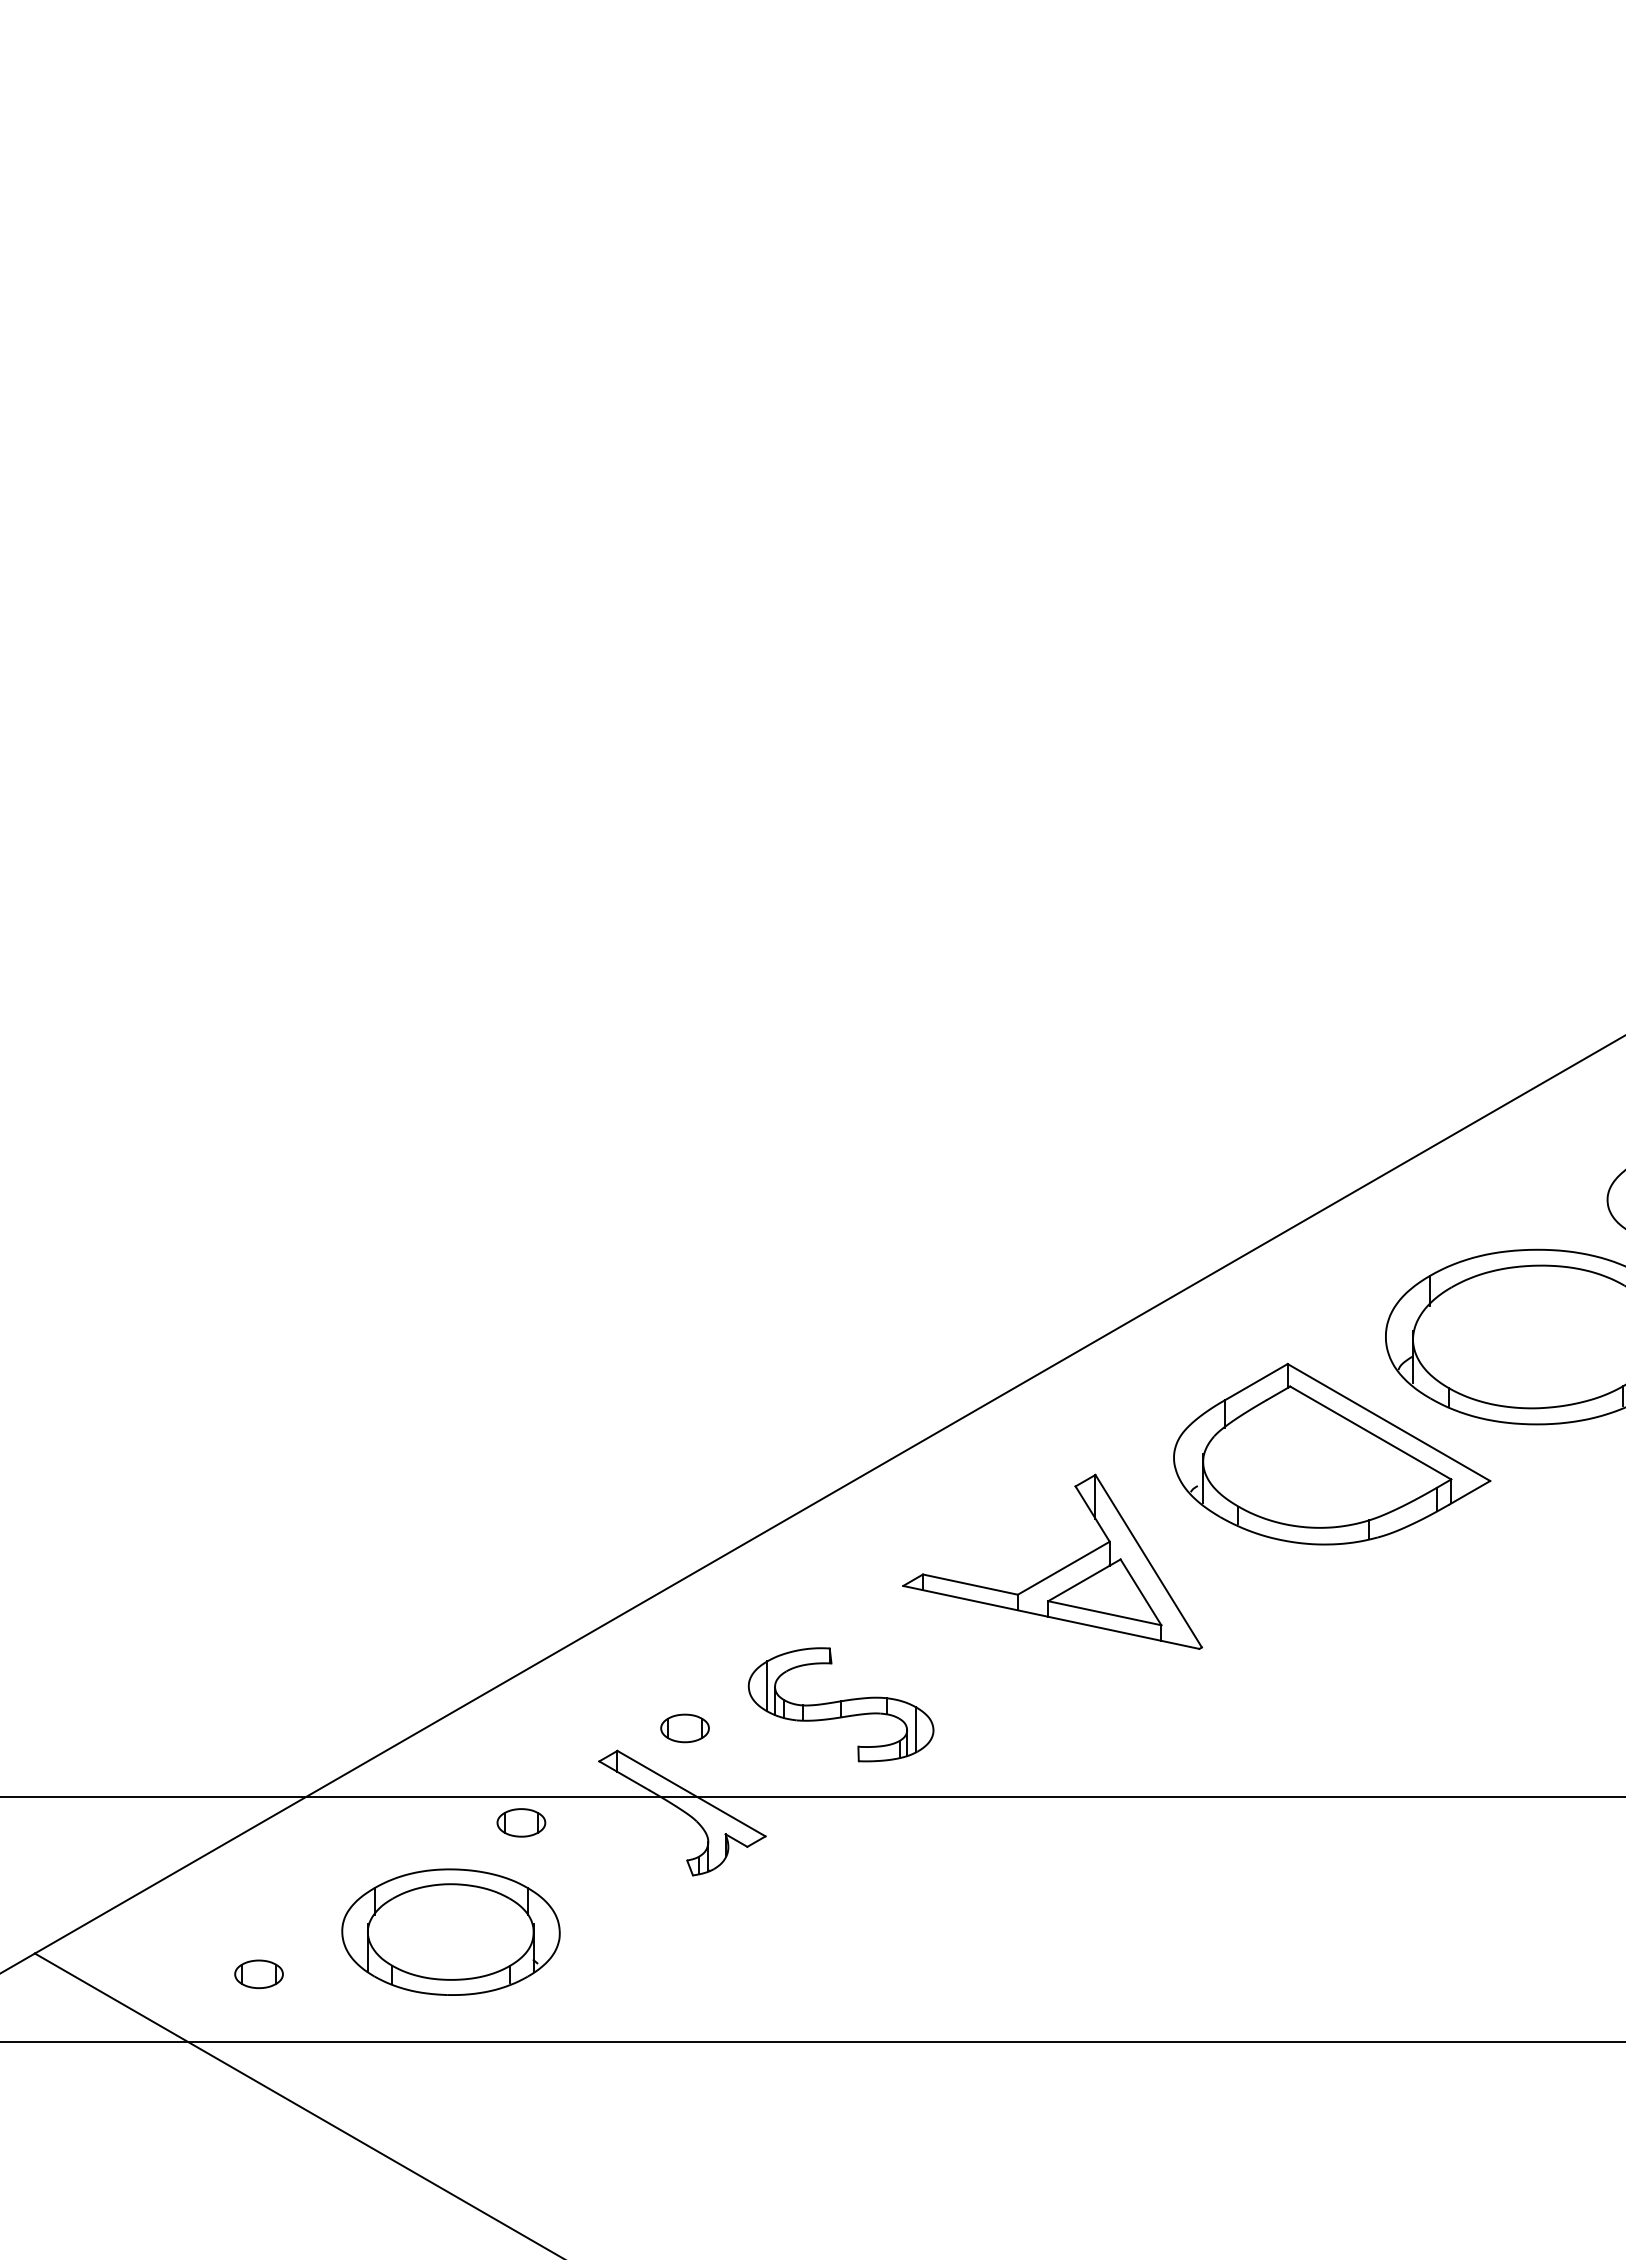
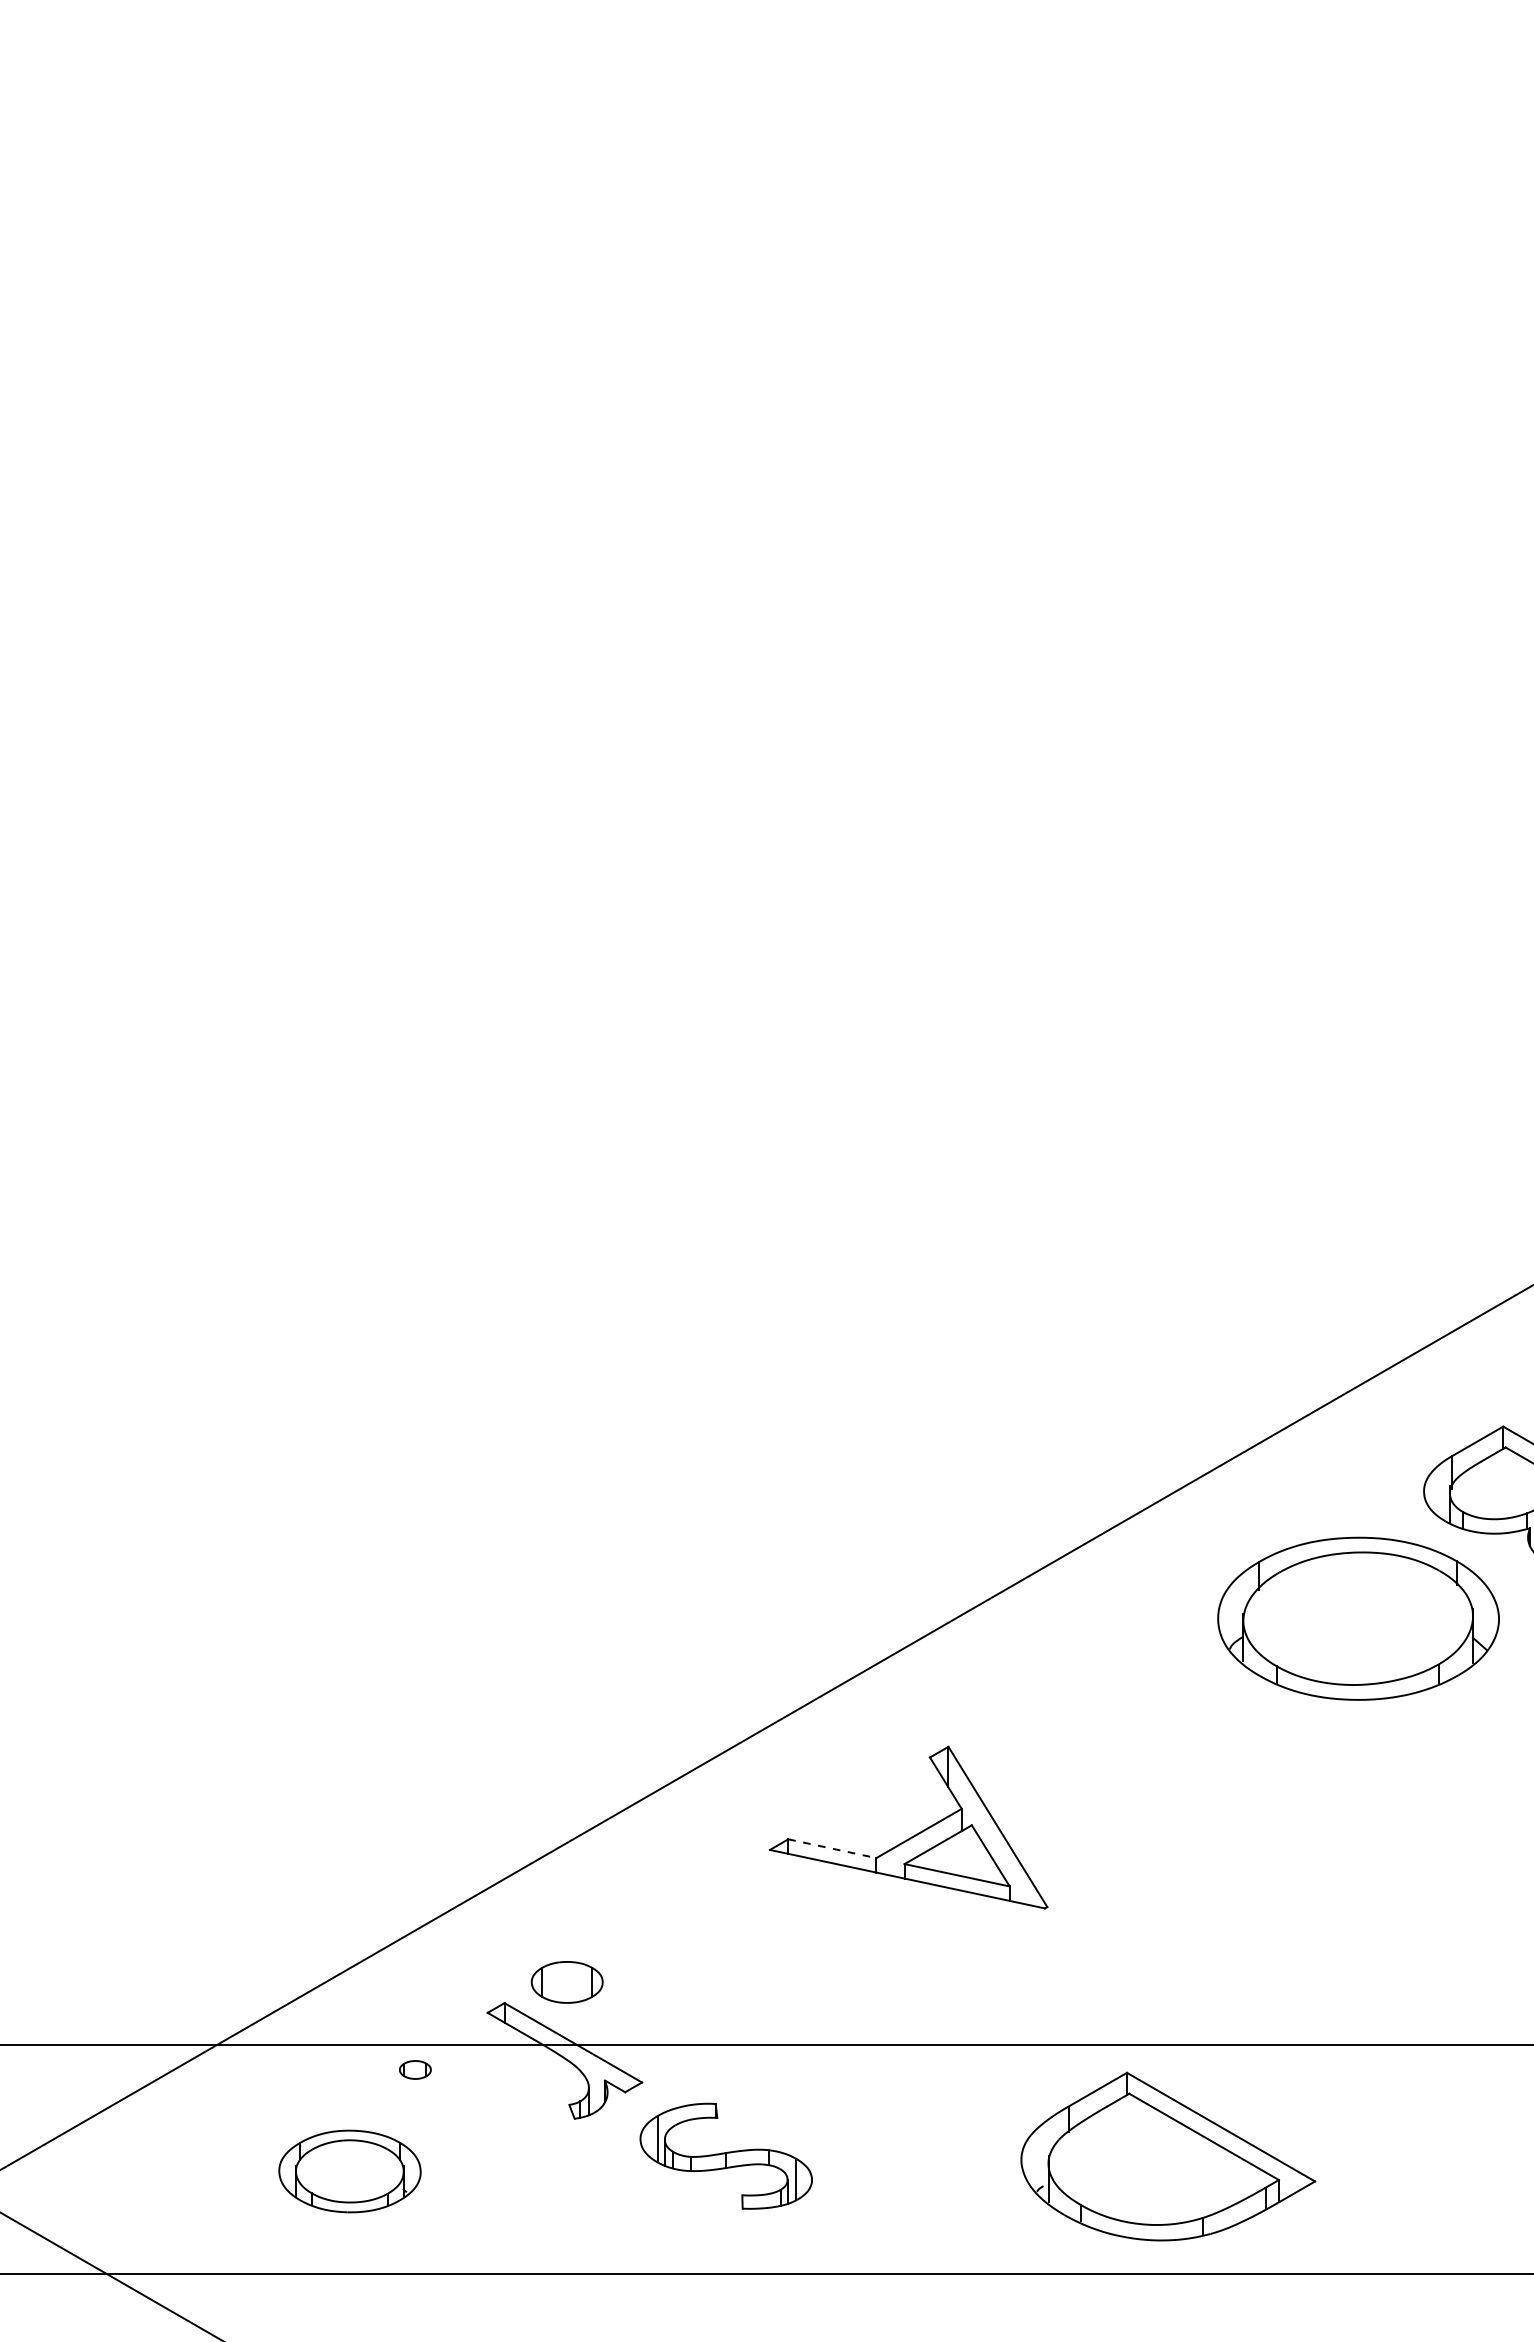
part: (1332, 1454) -> (1168, 2156), moved
line: (970, 1584) -> (832, 1848), solid -> dashed
part: (840, 1703) -> (725, 2155), moved
part: (685, 1727) -> (567, 1981), size x1.6
part: (521, 1822) -> (415, 2069), size x0.7
part: (450, 1932) -> (349, 2171), size x0.7
part: (258, 1974) -> (171, 2210), removed

